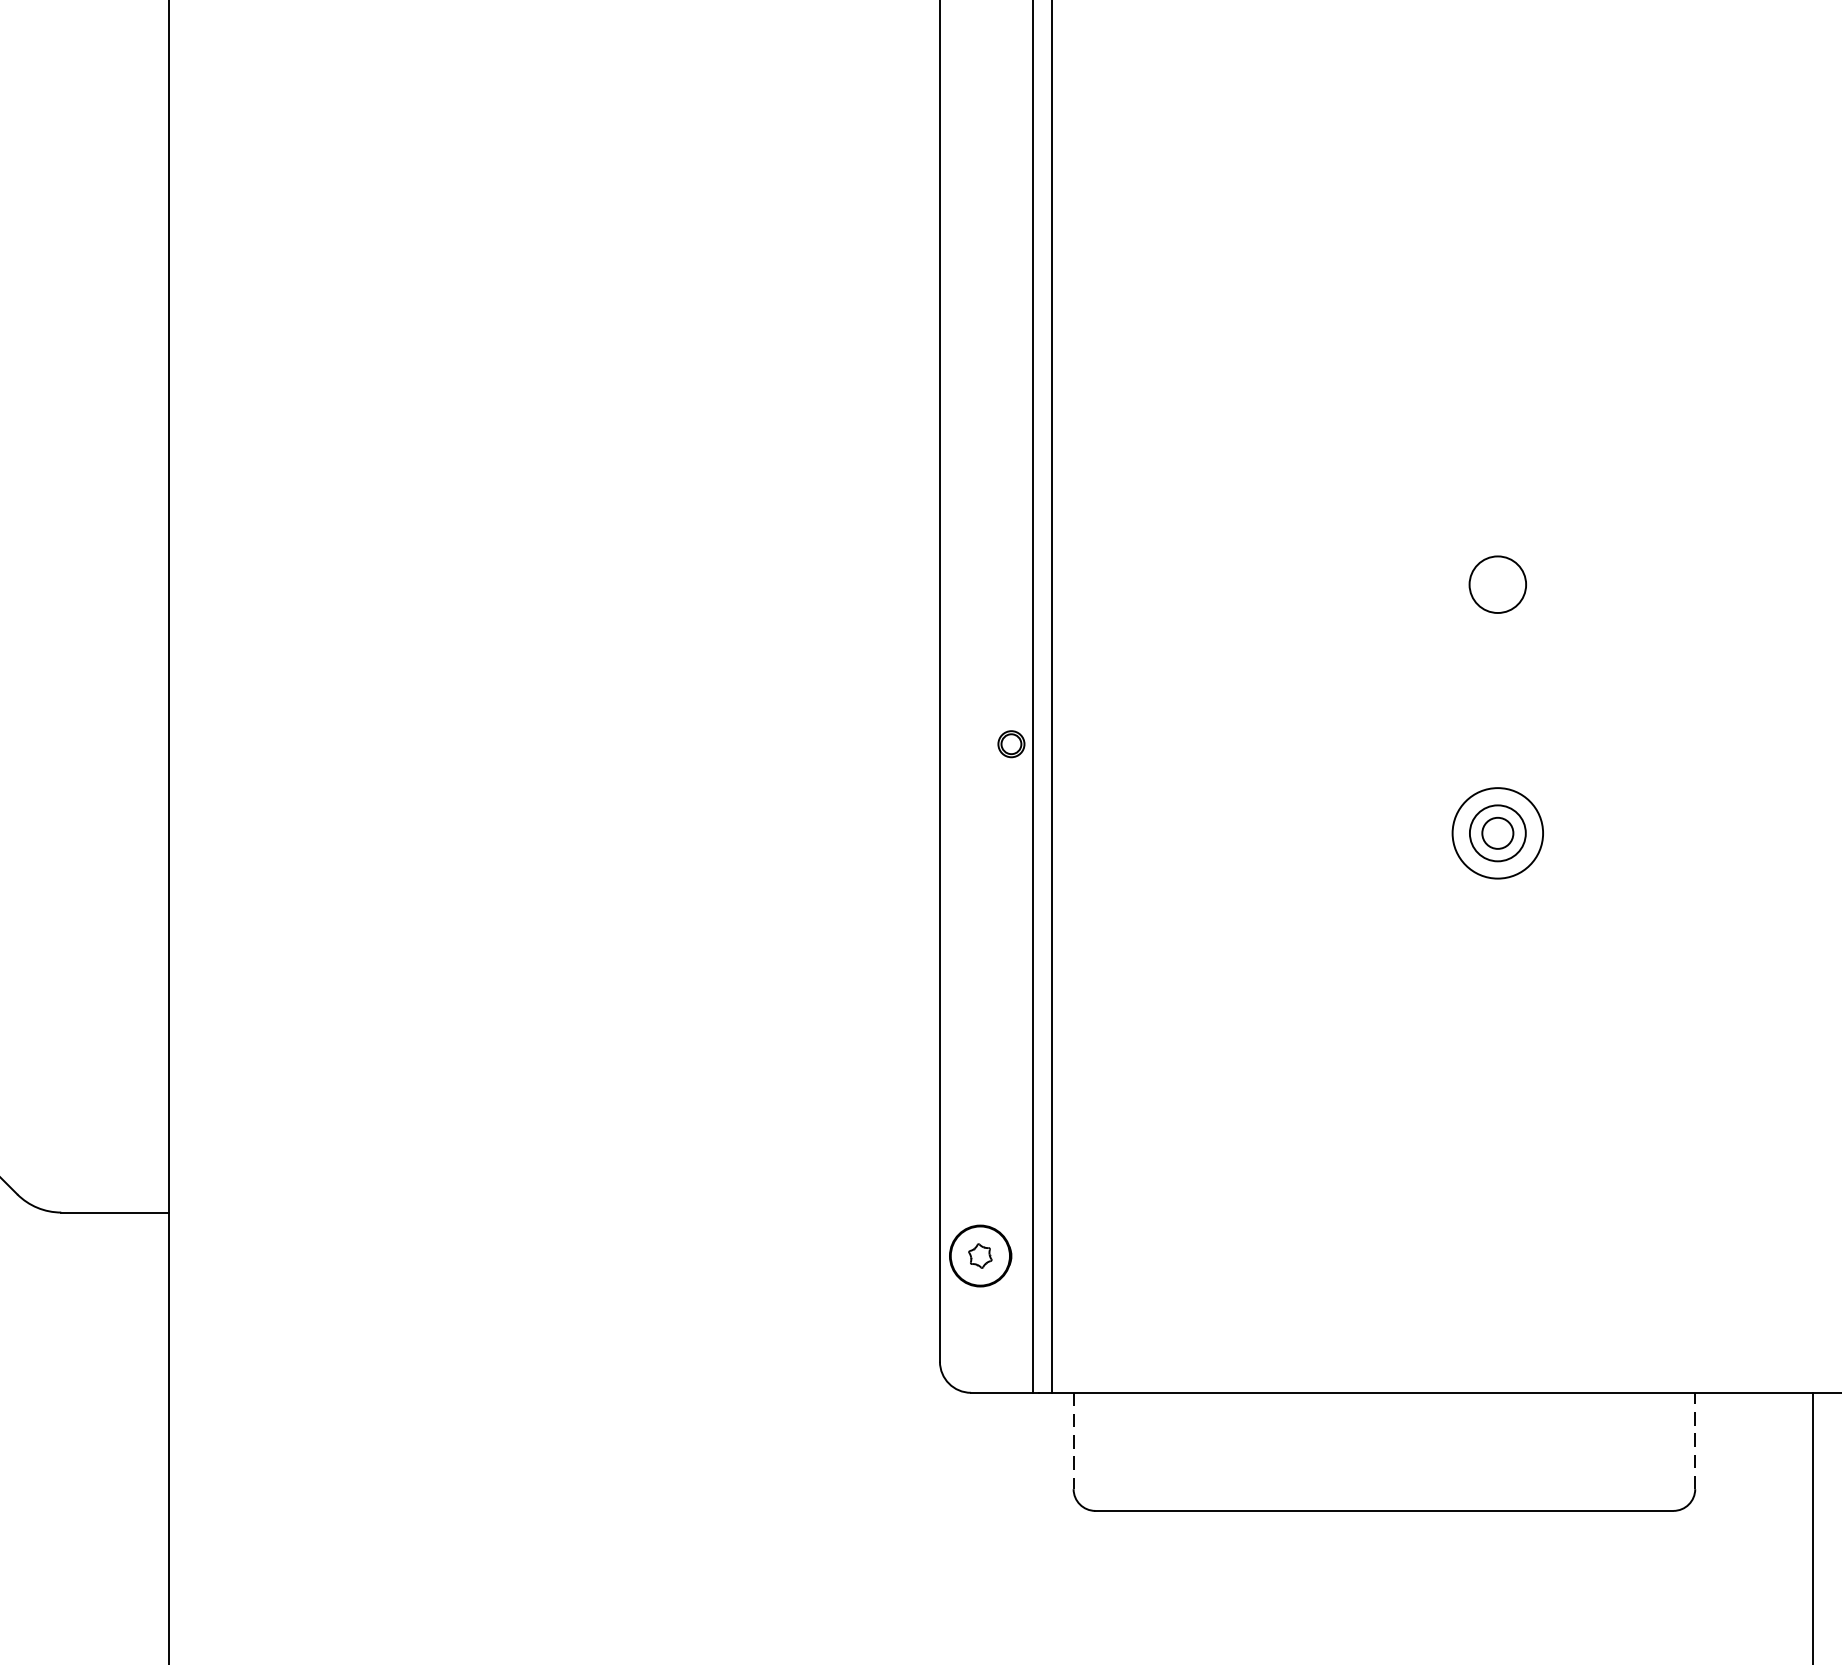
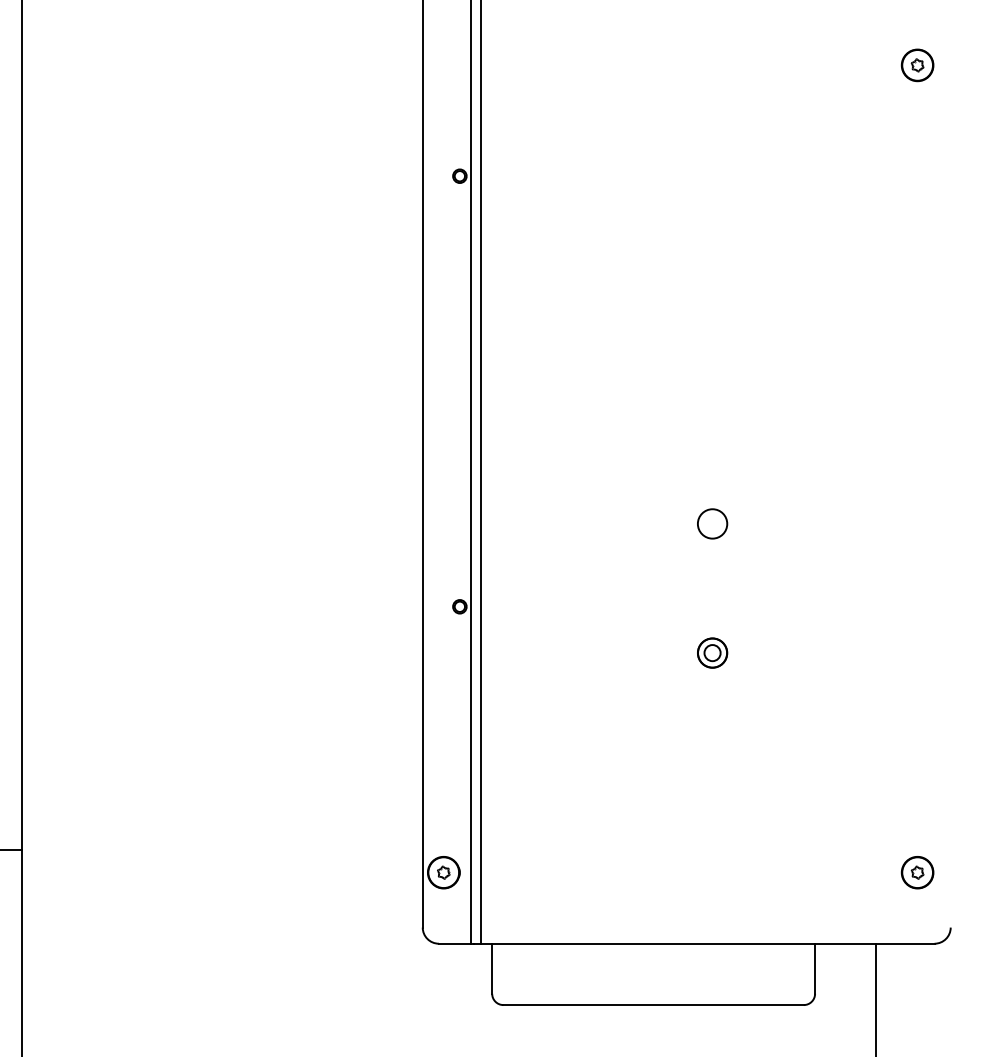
circle: (1497, 832) -> (712, 652), size x0.62
line: (1696, 1440) -> (815, 968), dashed -> solid
line: (1074, 1442) -> (492, 969), dashed -> solid

